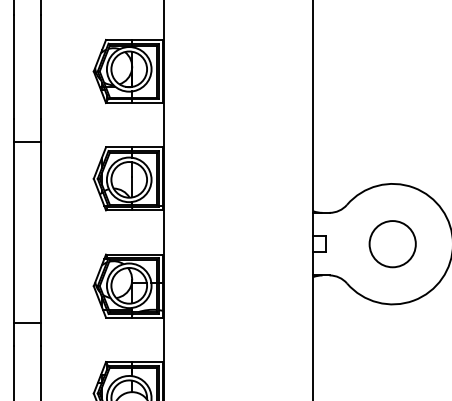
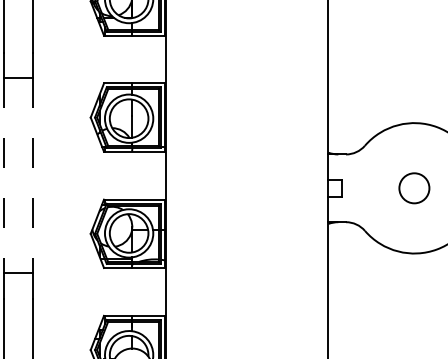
line: (14, 233) -> (4, 176), solid -> dashed
line: (40, 233) -> (33, 176), solid -> dashed
circle: (392, 244) -> (414, 188), size x0.6

